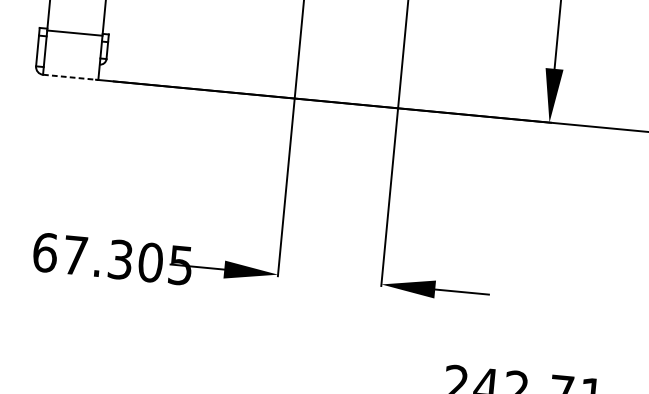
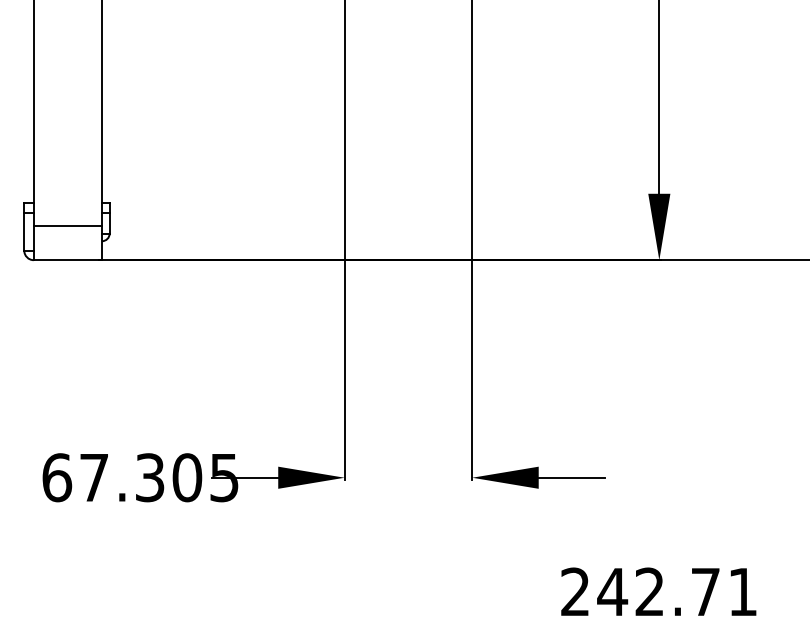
line: (74, 33) -> (67, 225), moved
line: (71, 77) -> (68, 260), dashed -> solid

